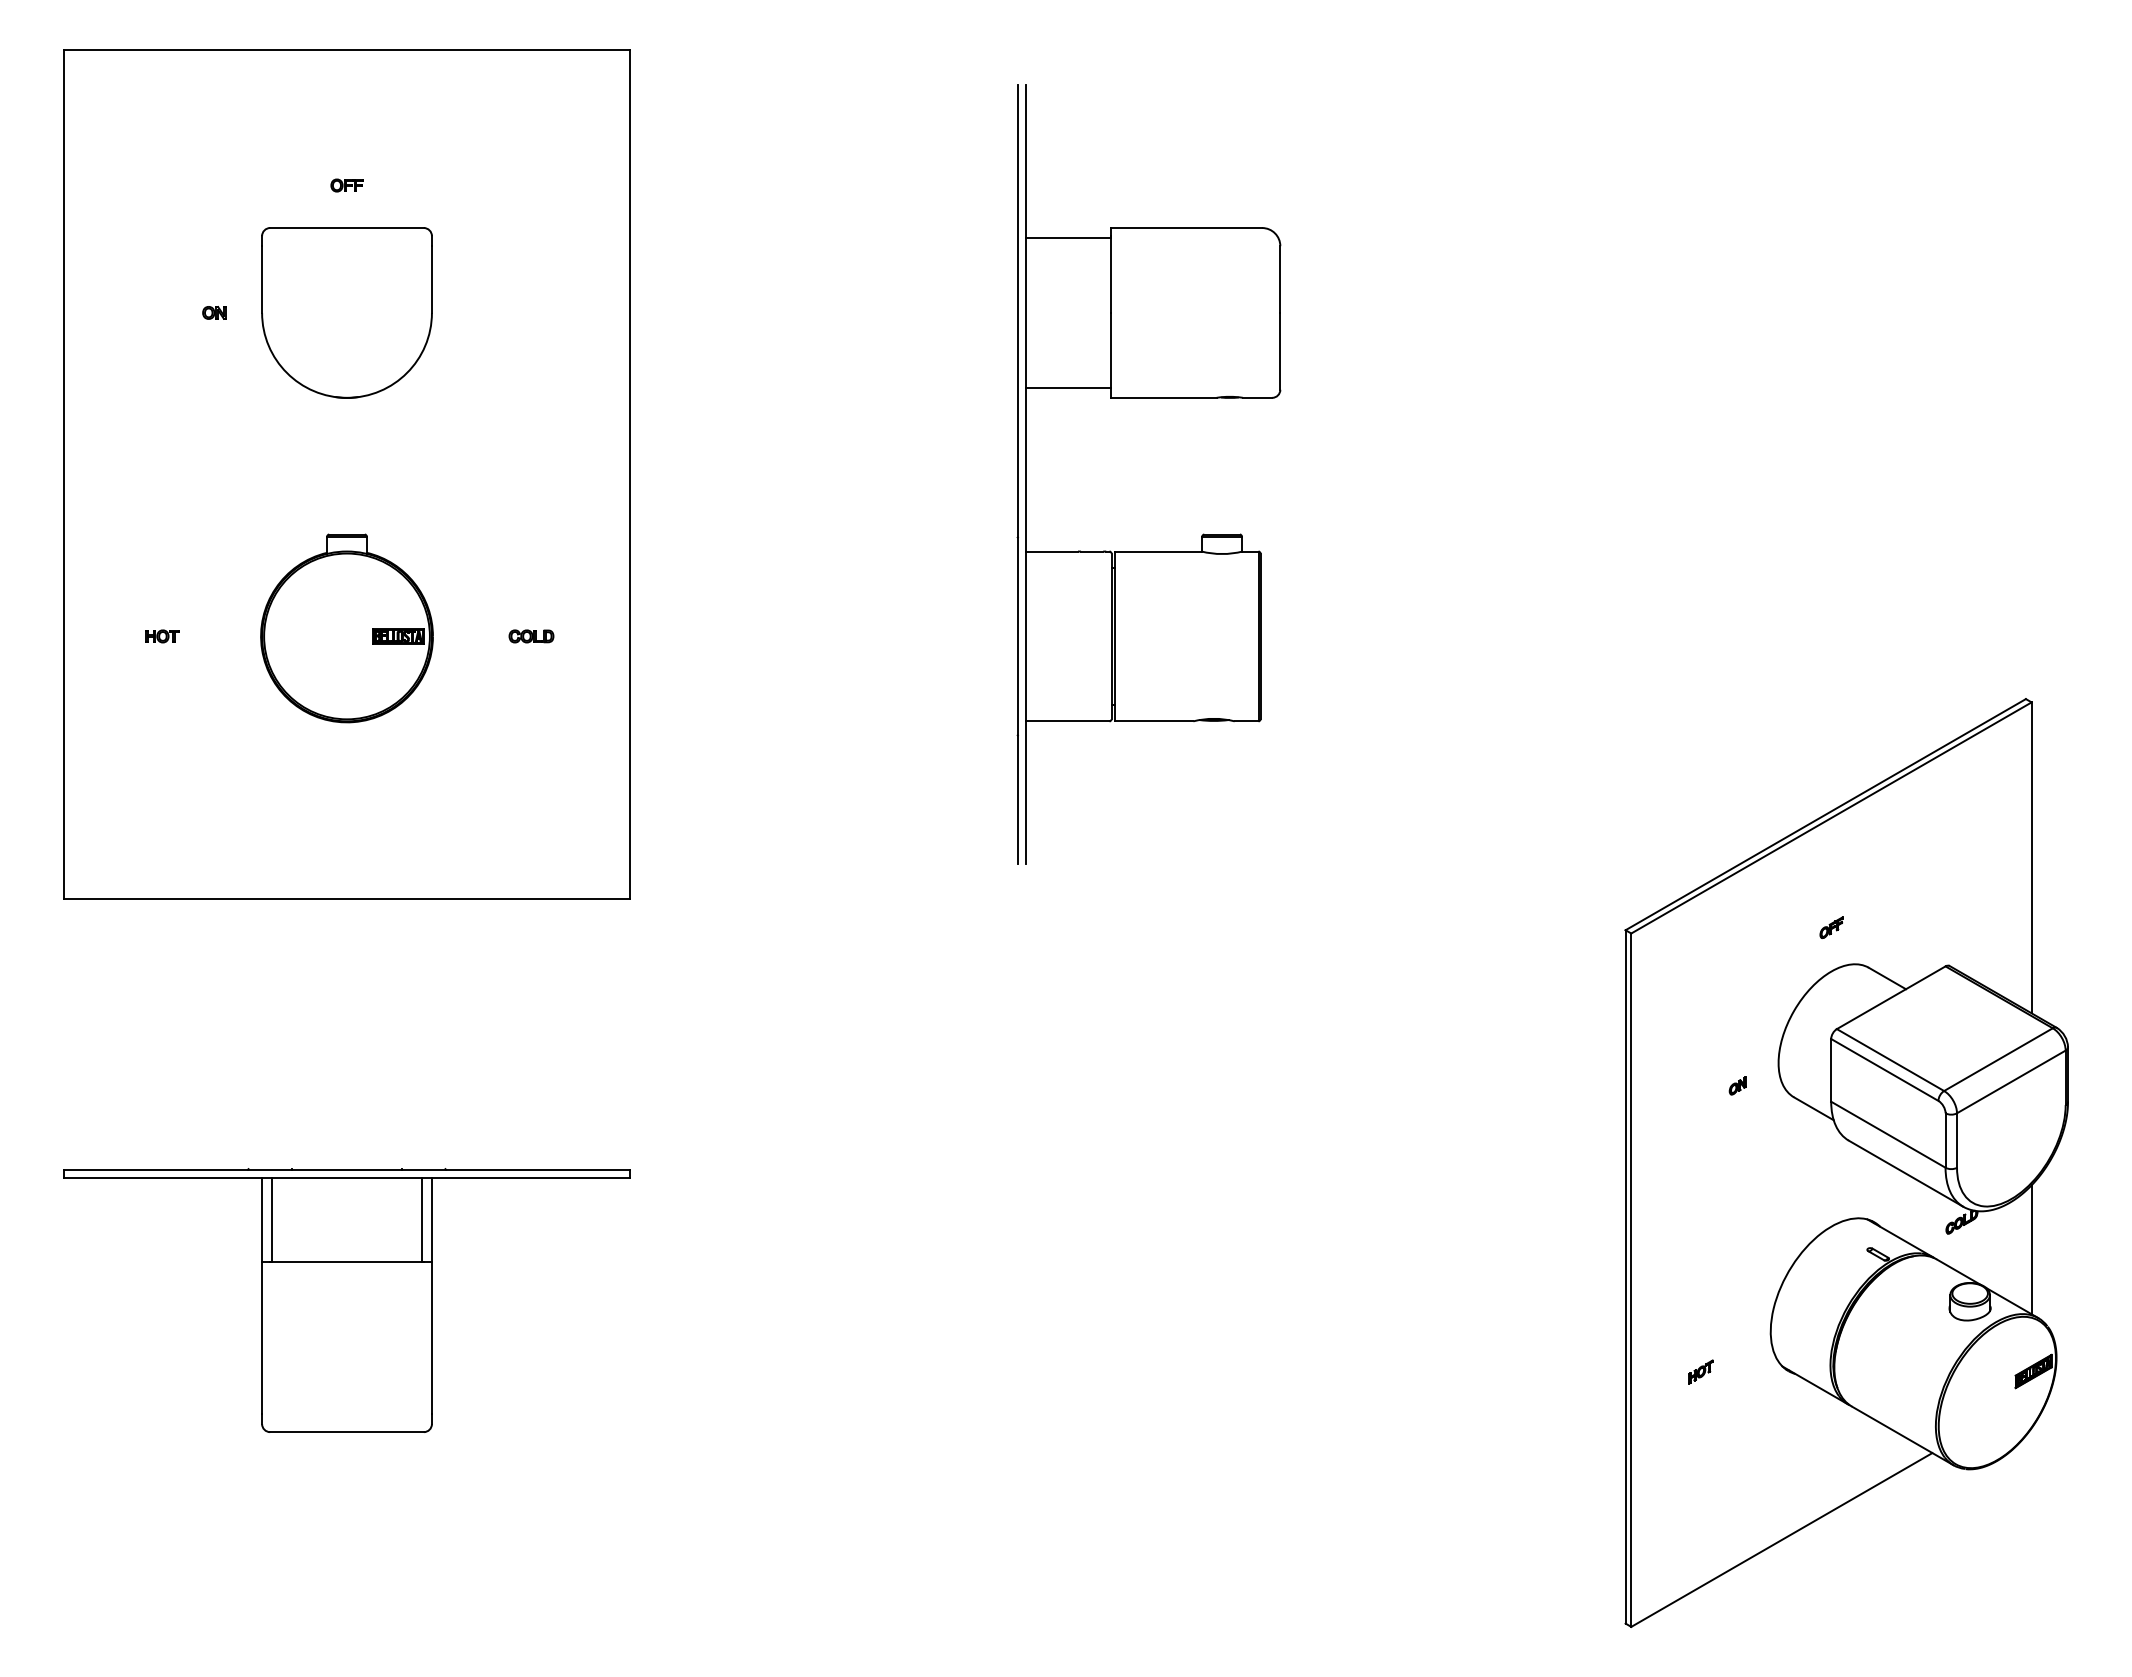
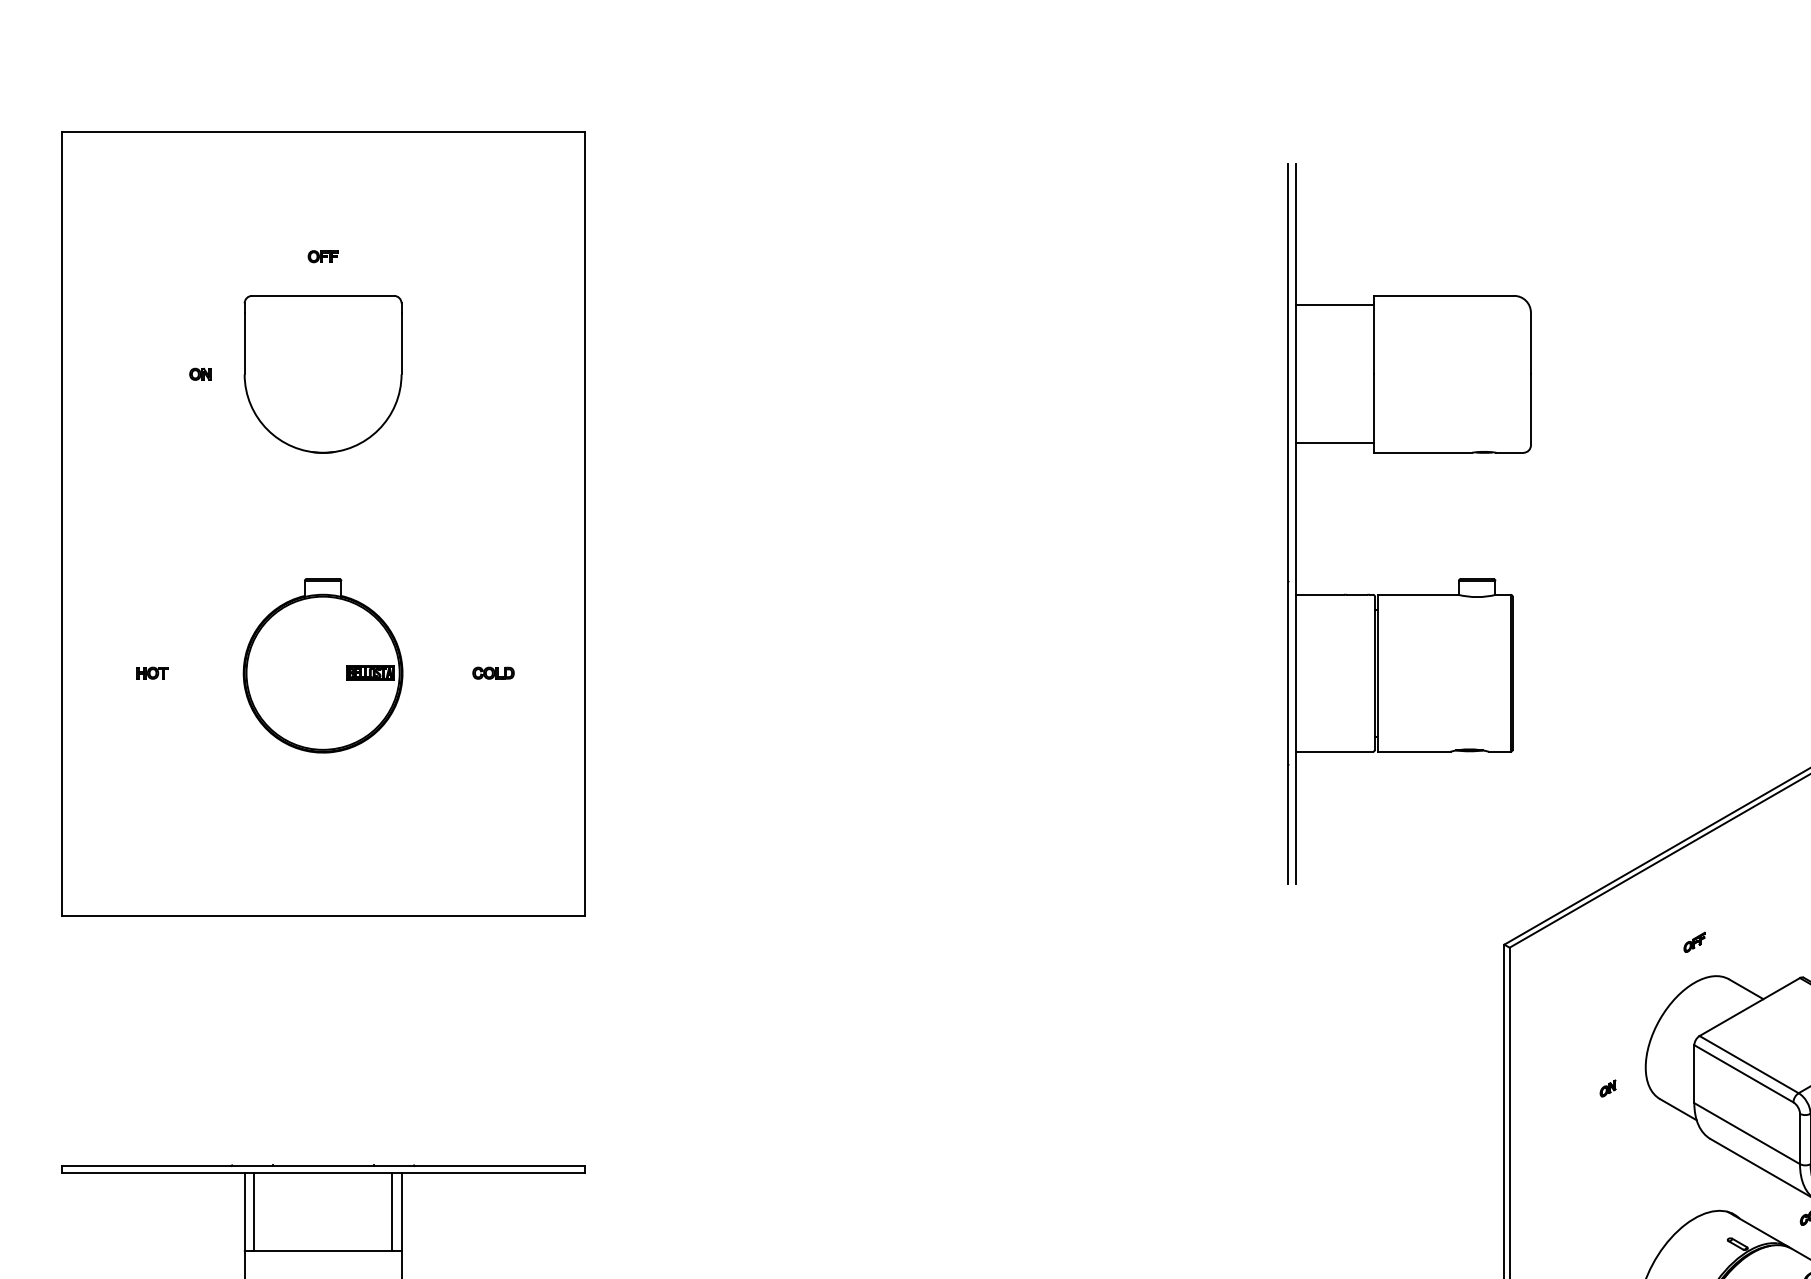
part: (1148, 398) -> (1409, 453), moved

